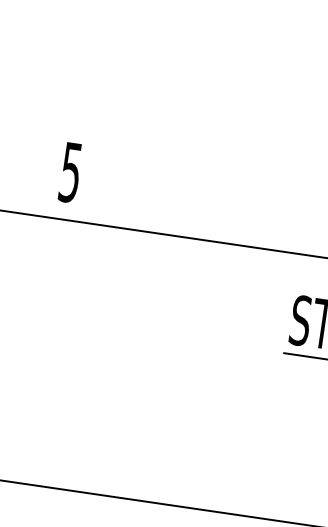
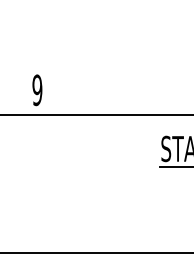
text: (71, 171) -> (37, 89), 5 -> 9

